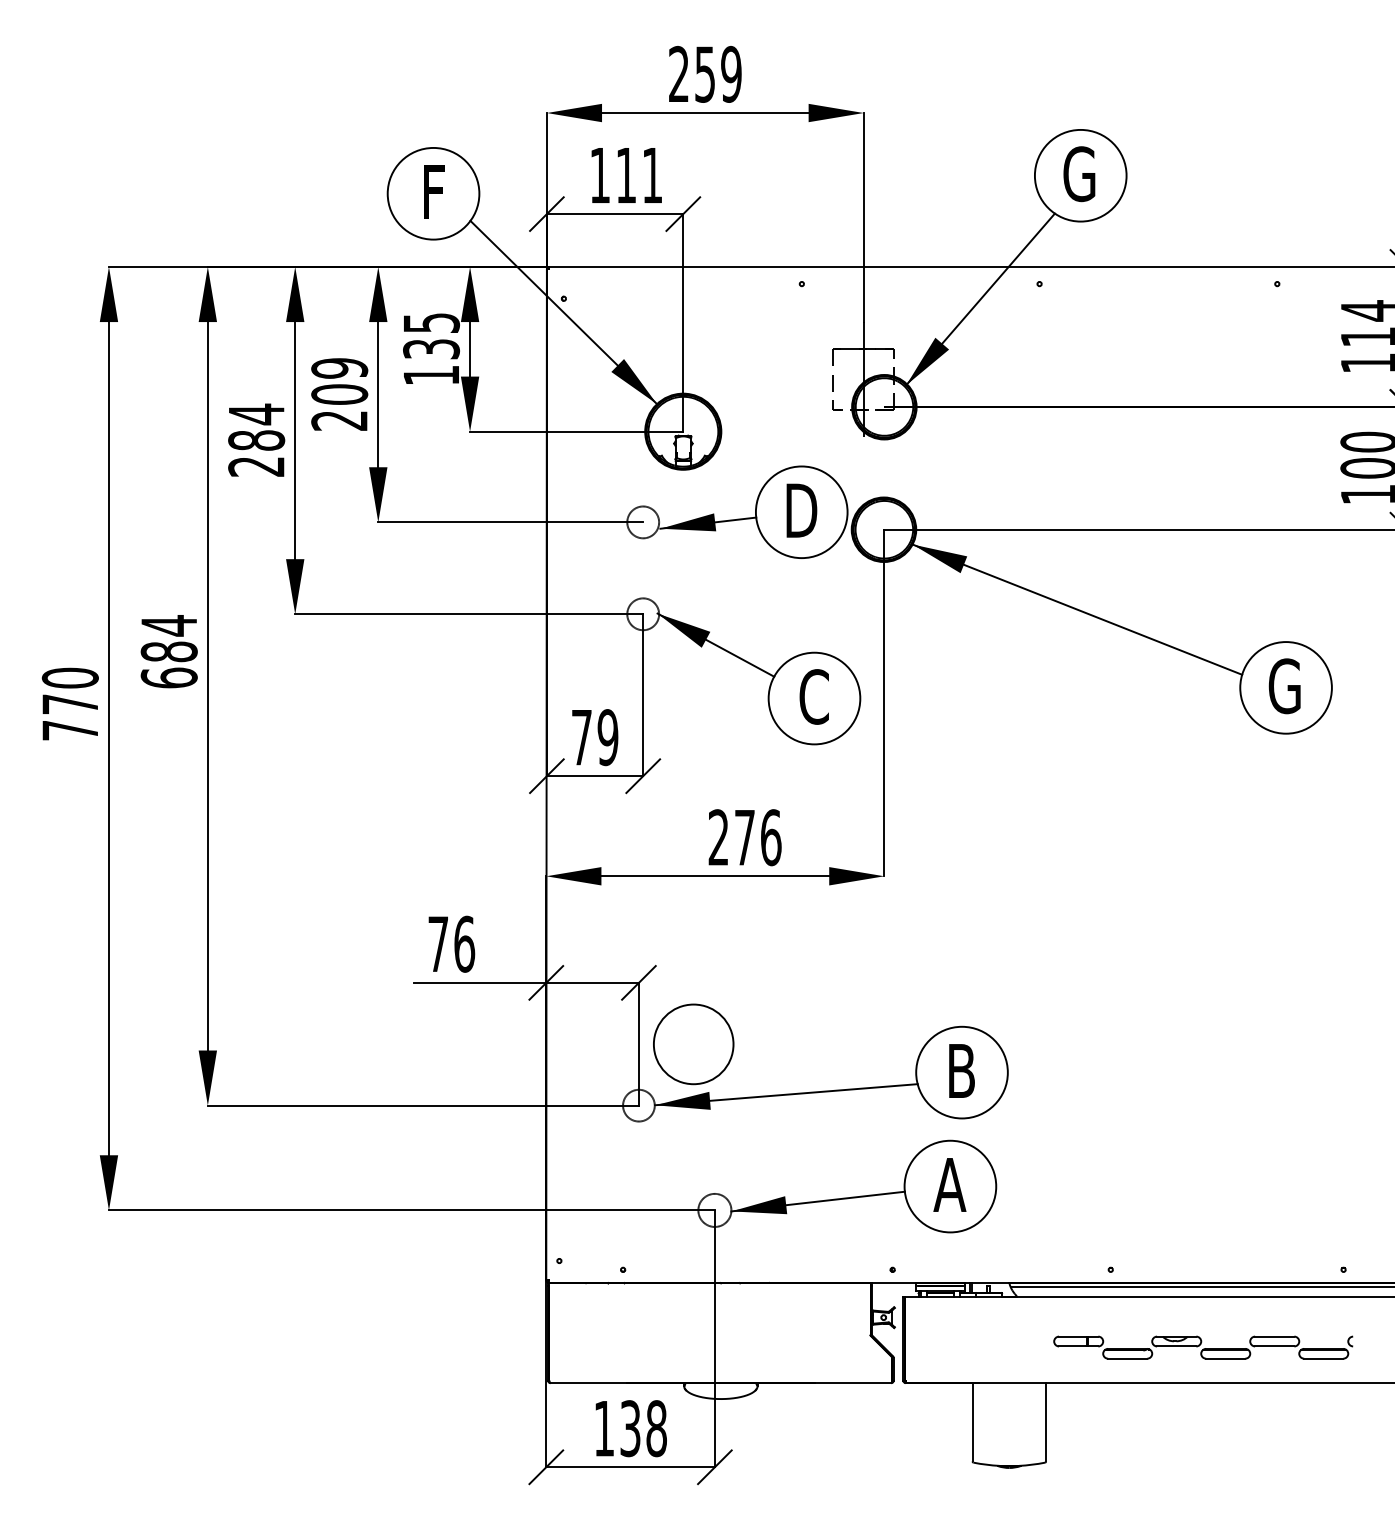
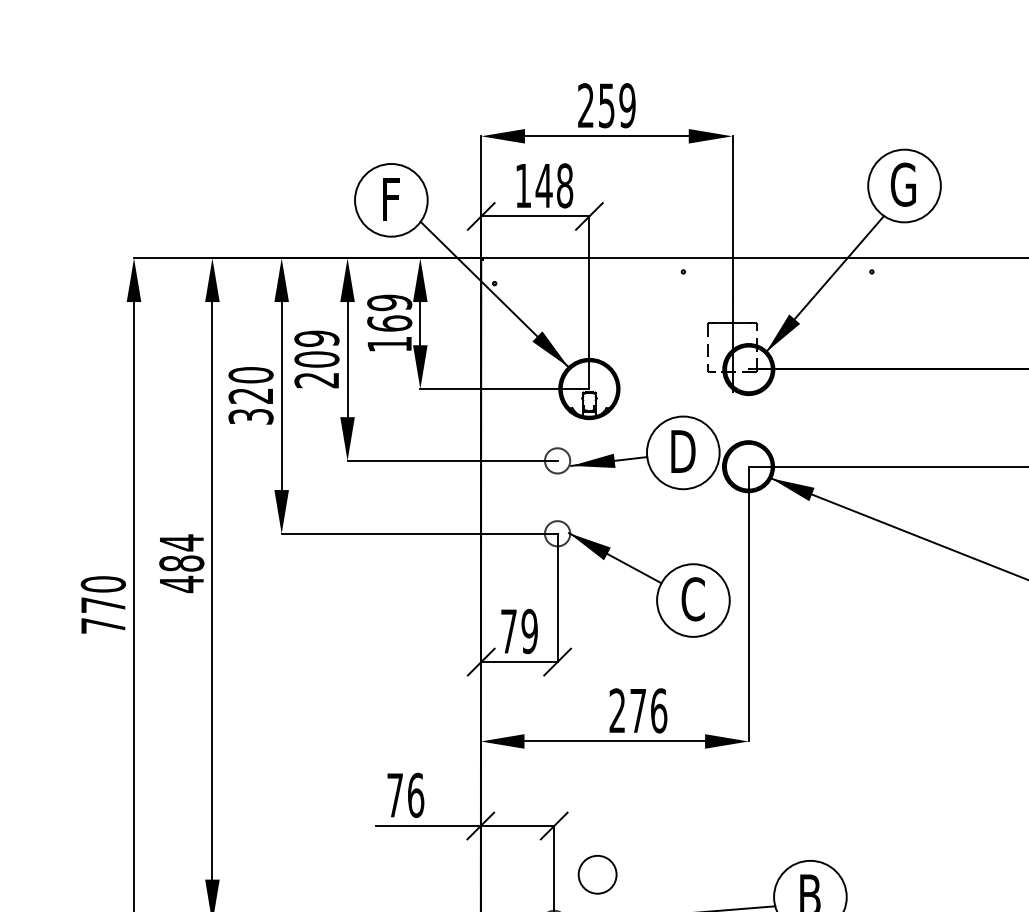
text: (638, 175) -> (553, 185), 111 -> 148
text: (431, 335) -> (389, 312), 135 -> 169
text: (256, 439) -> (250, 395), 284 -> 320
text: (168, 678) -> (181, 584), 684 -> 484
circle: (693, 1044) -> (597, 874), size x0.6

